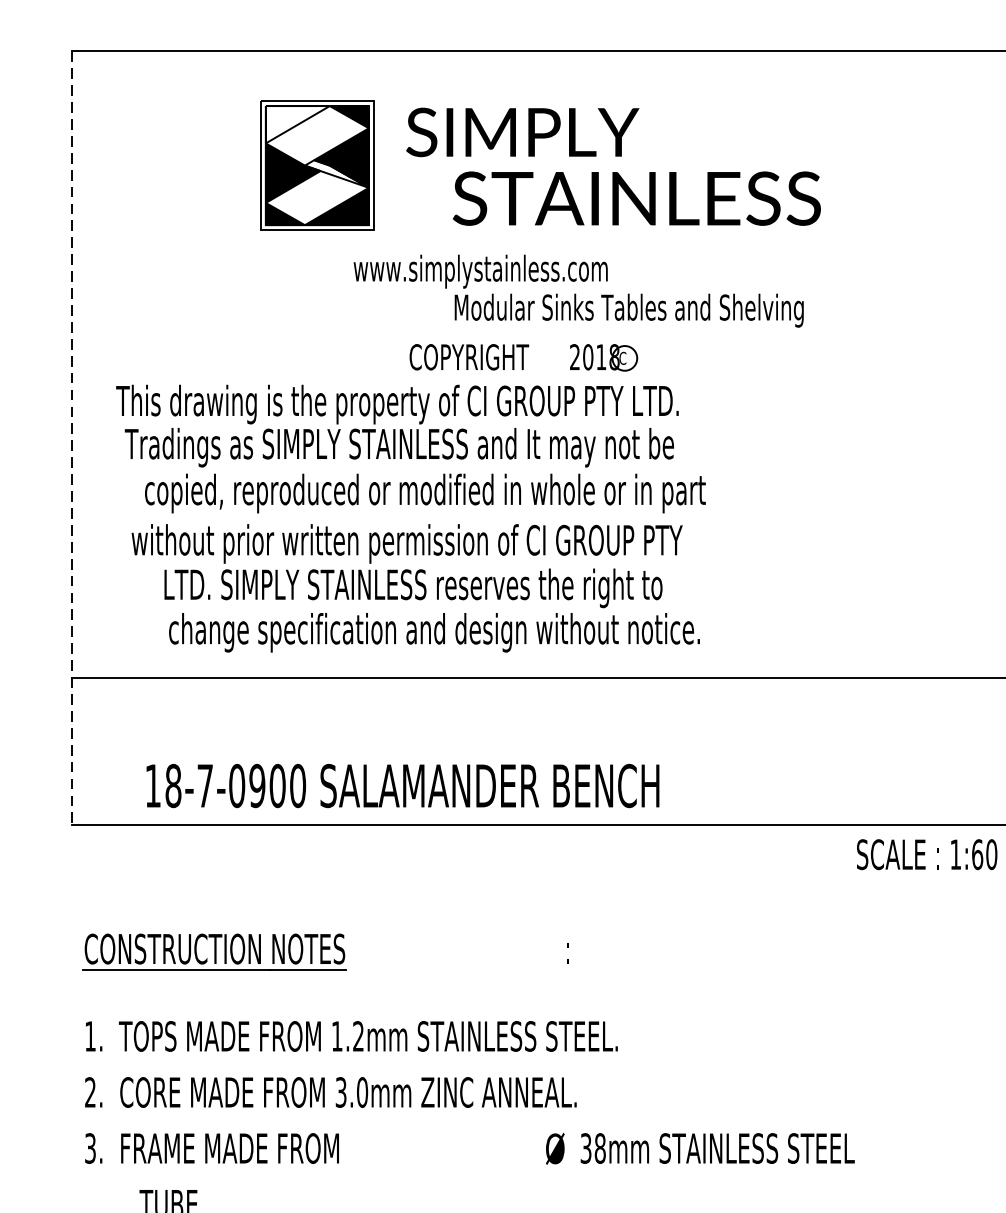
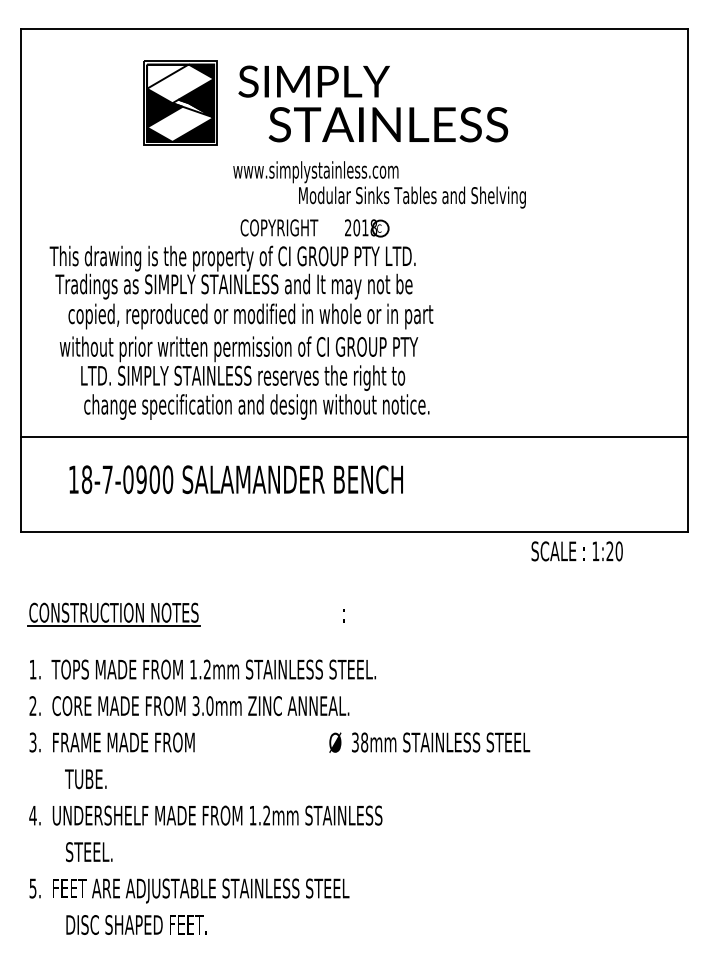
text: (578, 290) -> (379, 184), moved
line: (72, 438) -> (21, 280), dashed -> solid
text: (401, 785) -> (235, 479), moved
text: (976, 854) -> (609, 551), 1:60 -> 1:20

